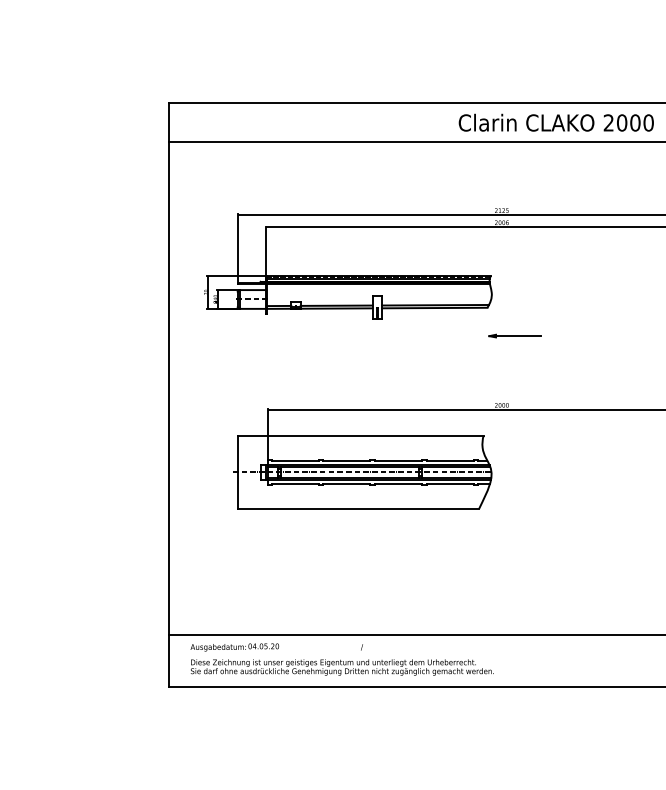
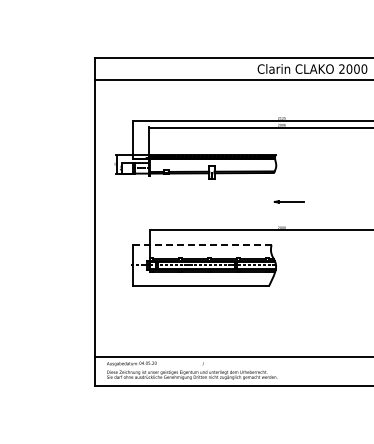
part: (513, 335) -> (288, 201), moved
line: (360, 436) -> (202, 245), solid -> dashed

